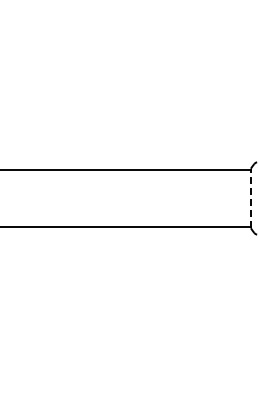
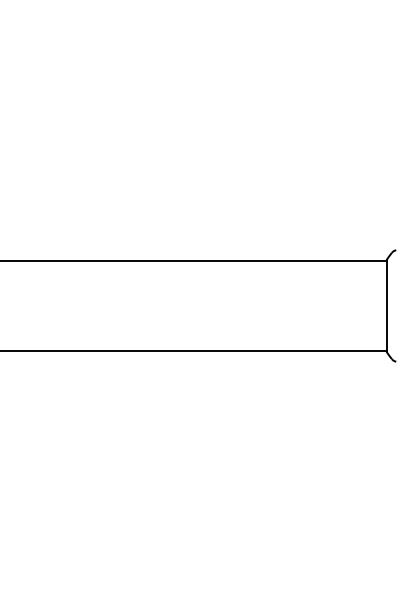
line: (250, 198) -> (385, 306), dashed -> solid

